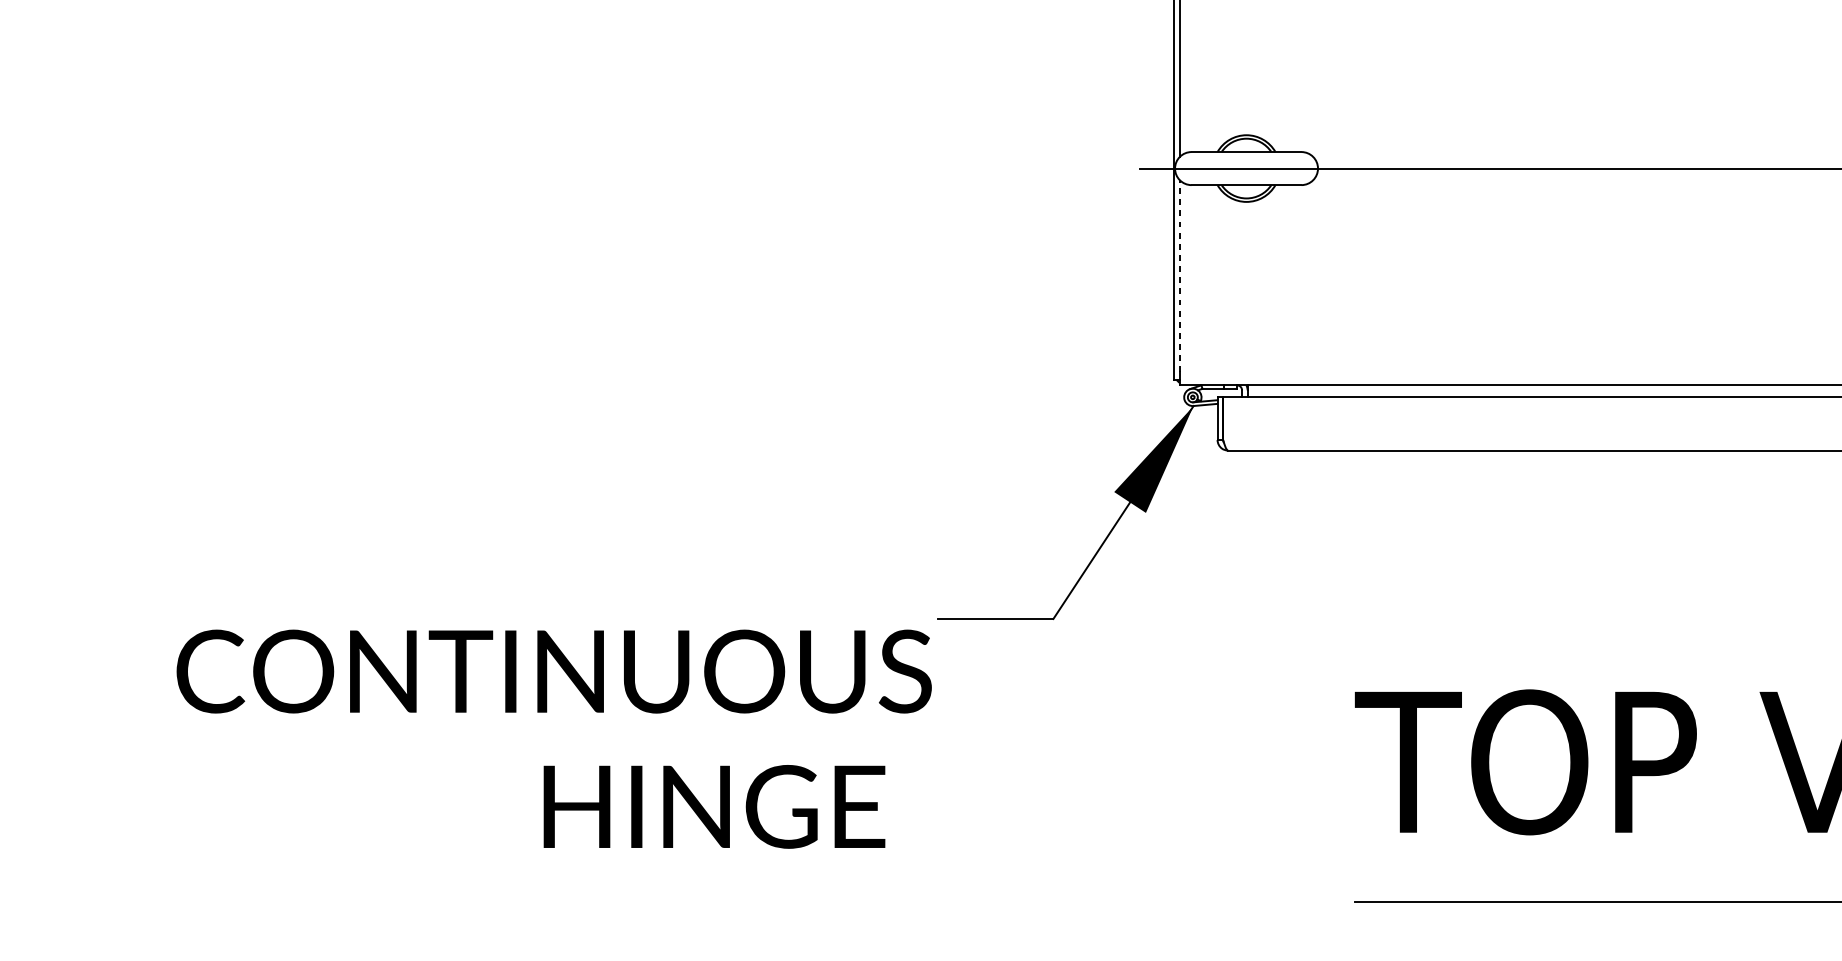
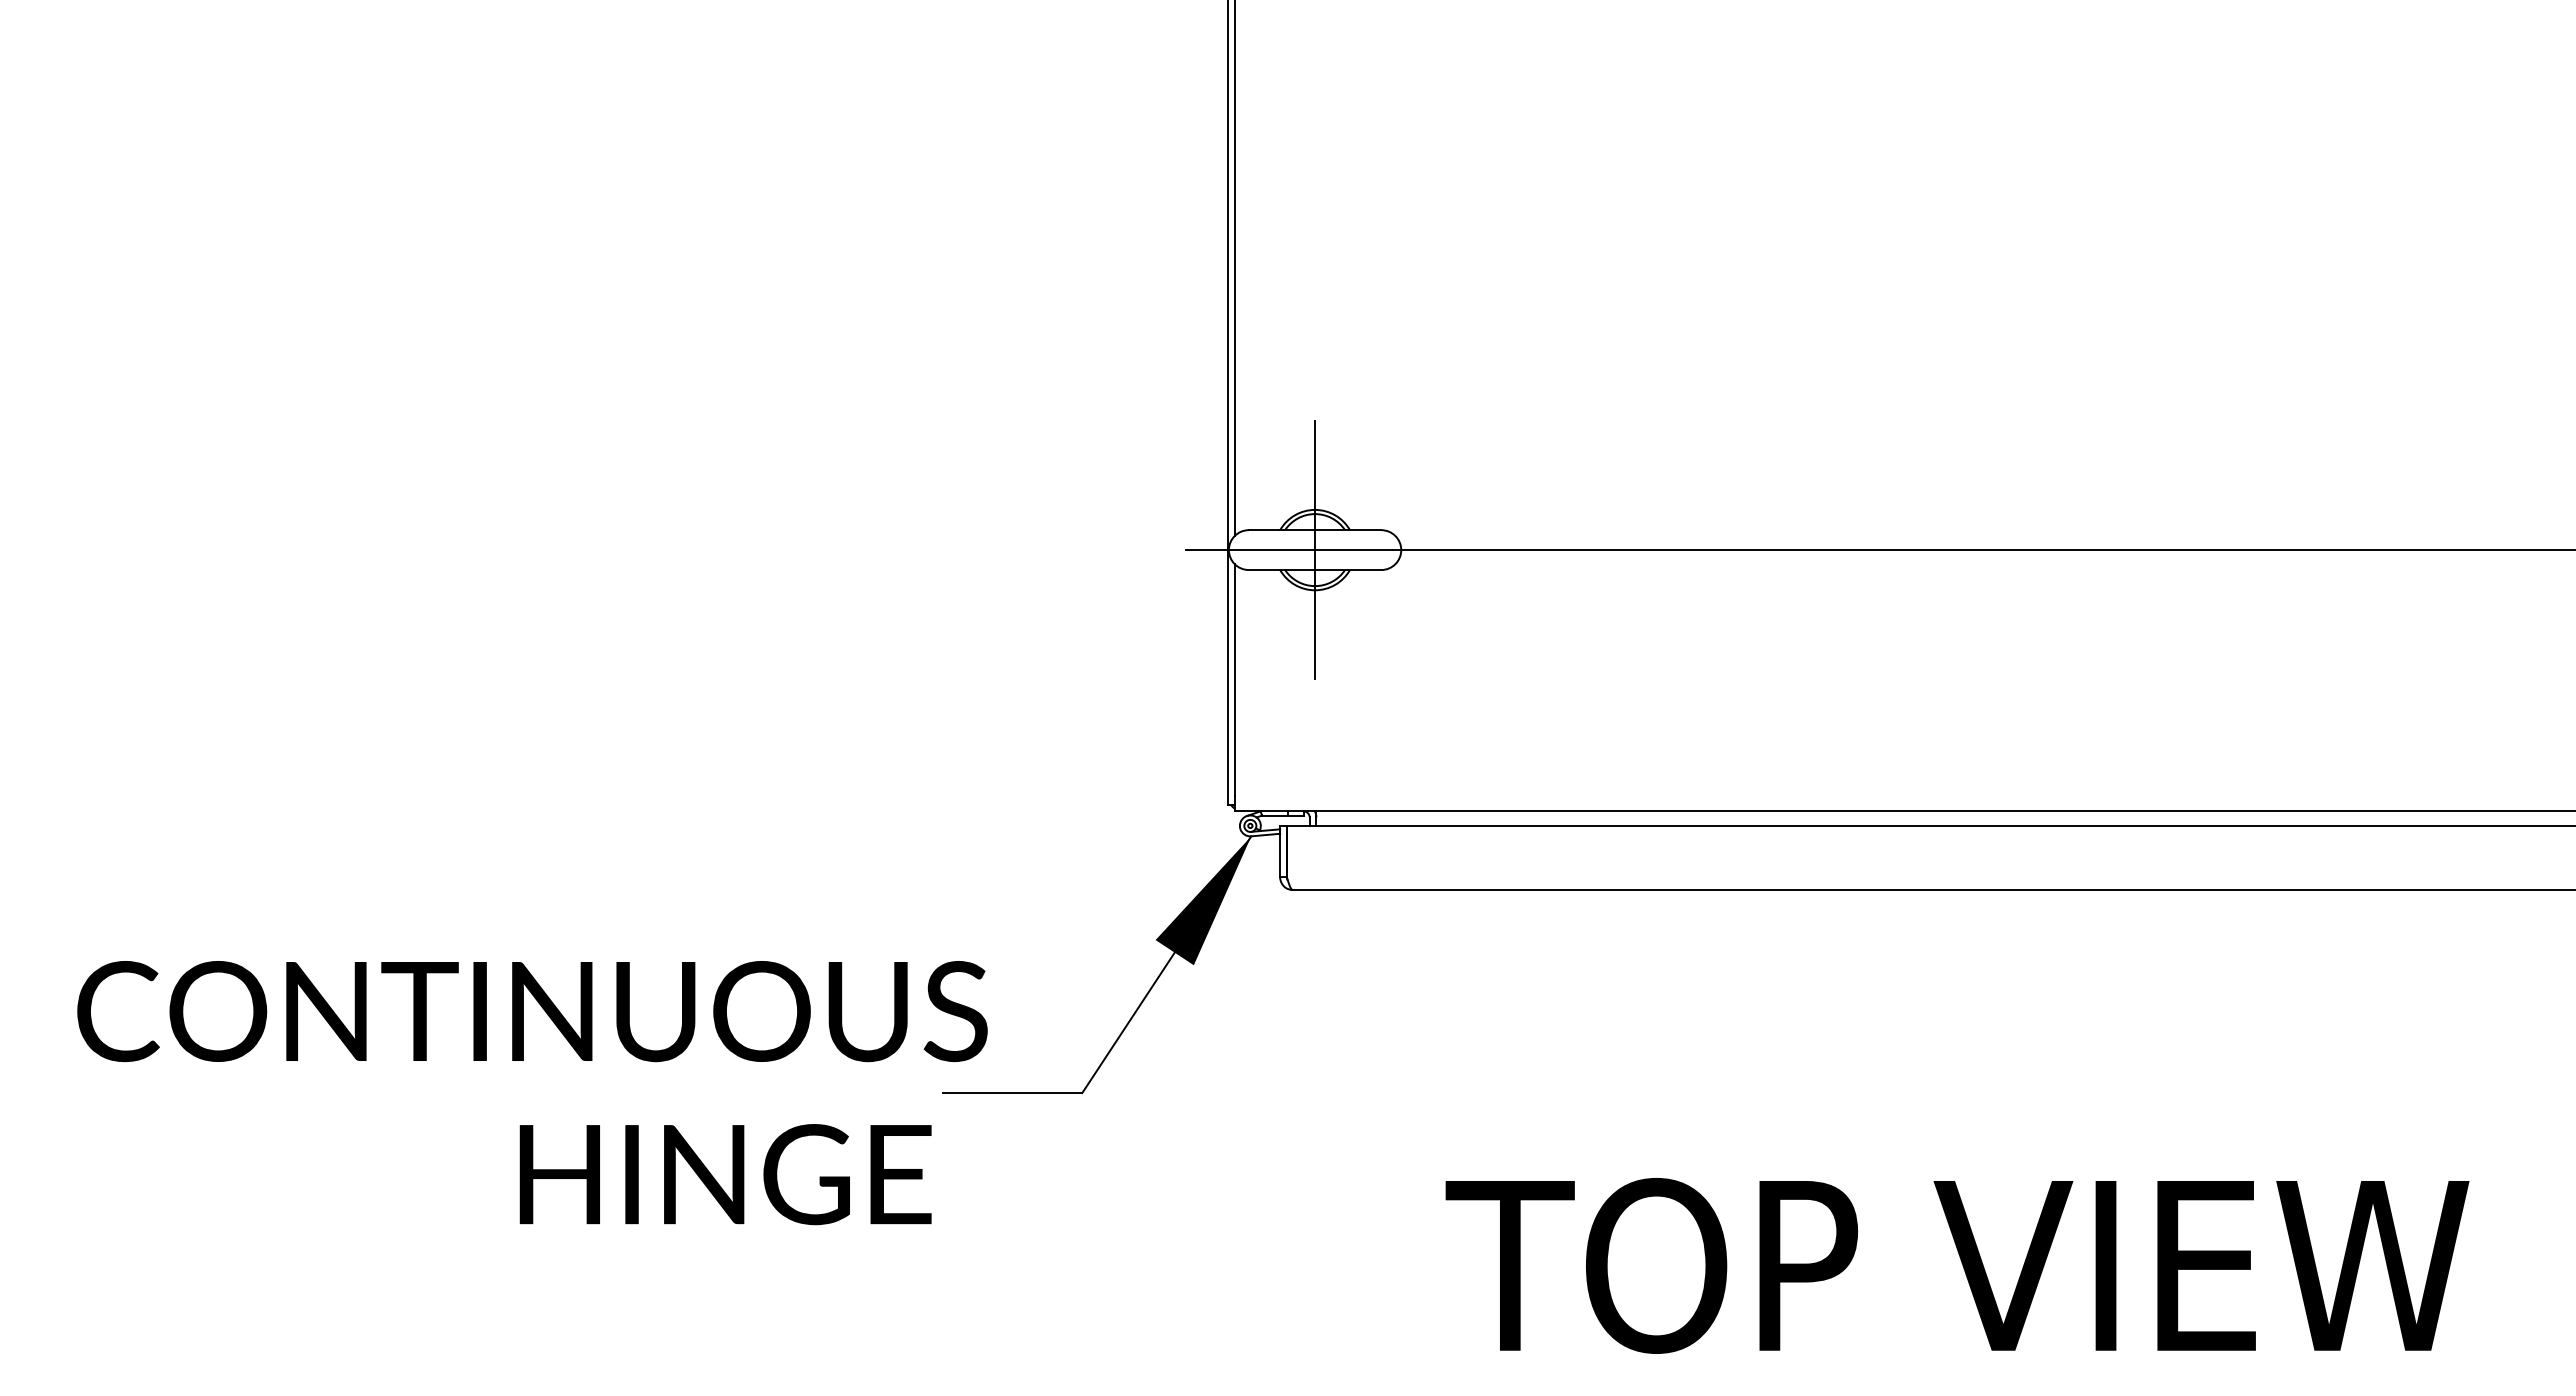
line: (1246, 168) -> (1315, 549), added
line: (1179, 275) -> (1234, 679), dashed -> solid
text: (554, 739) -> (532, 1093), moved

